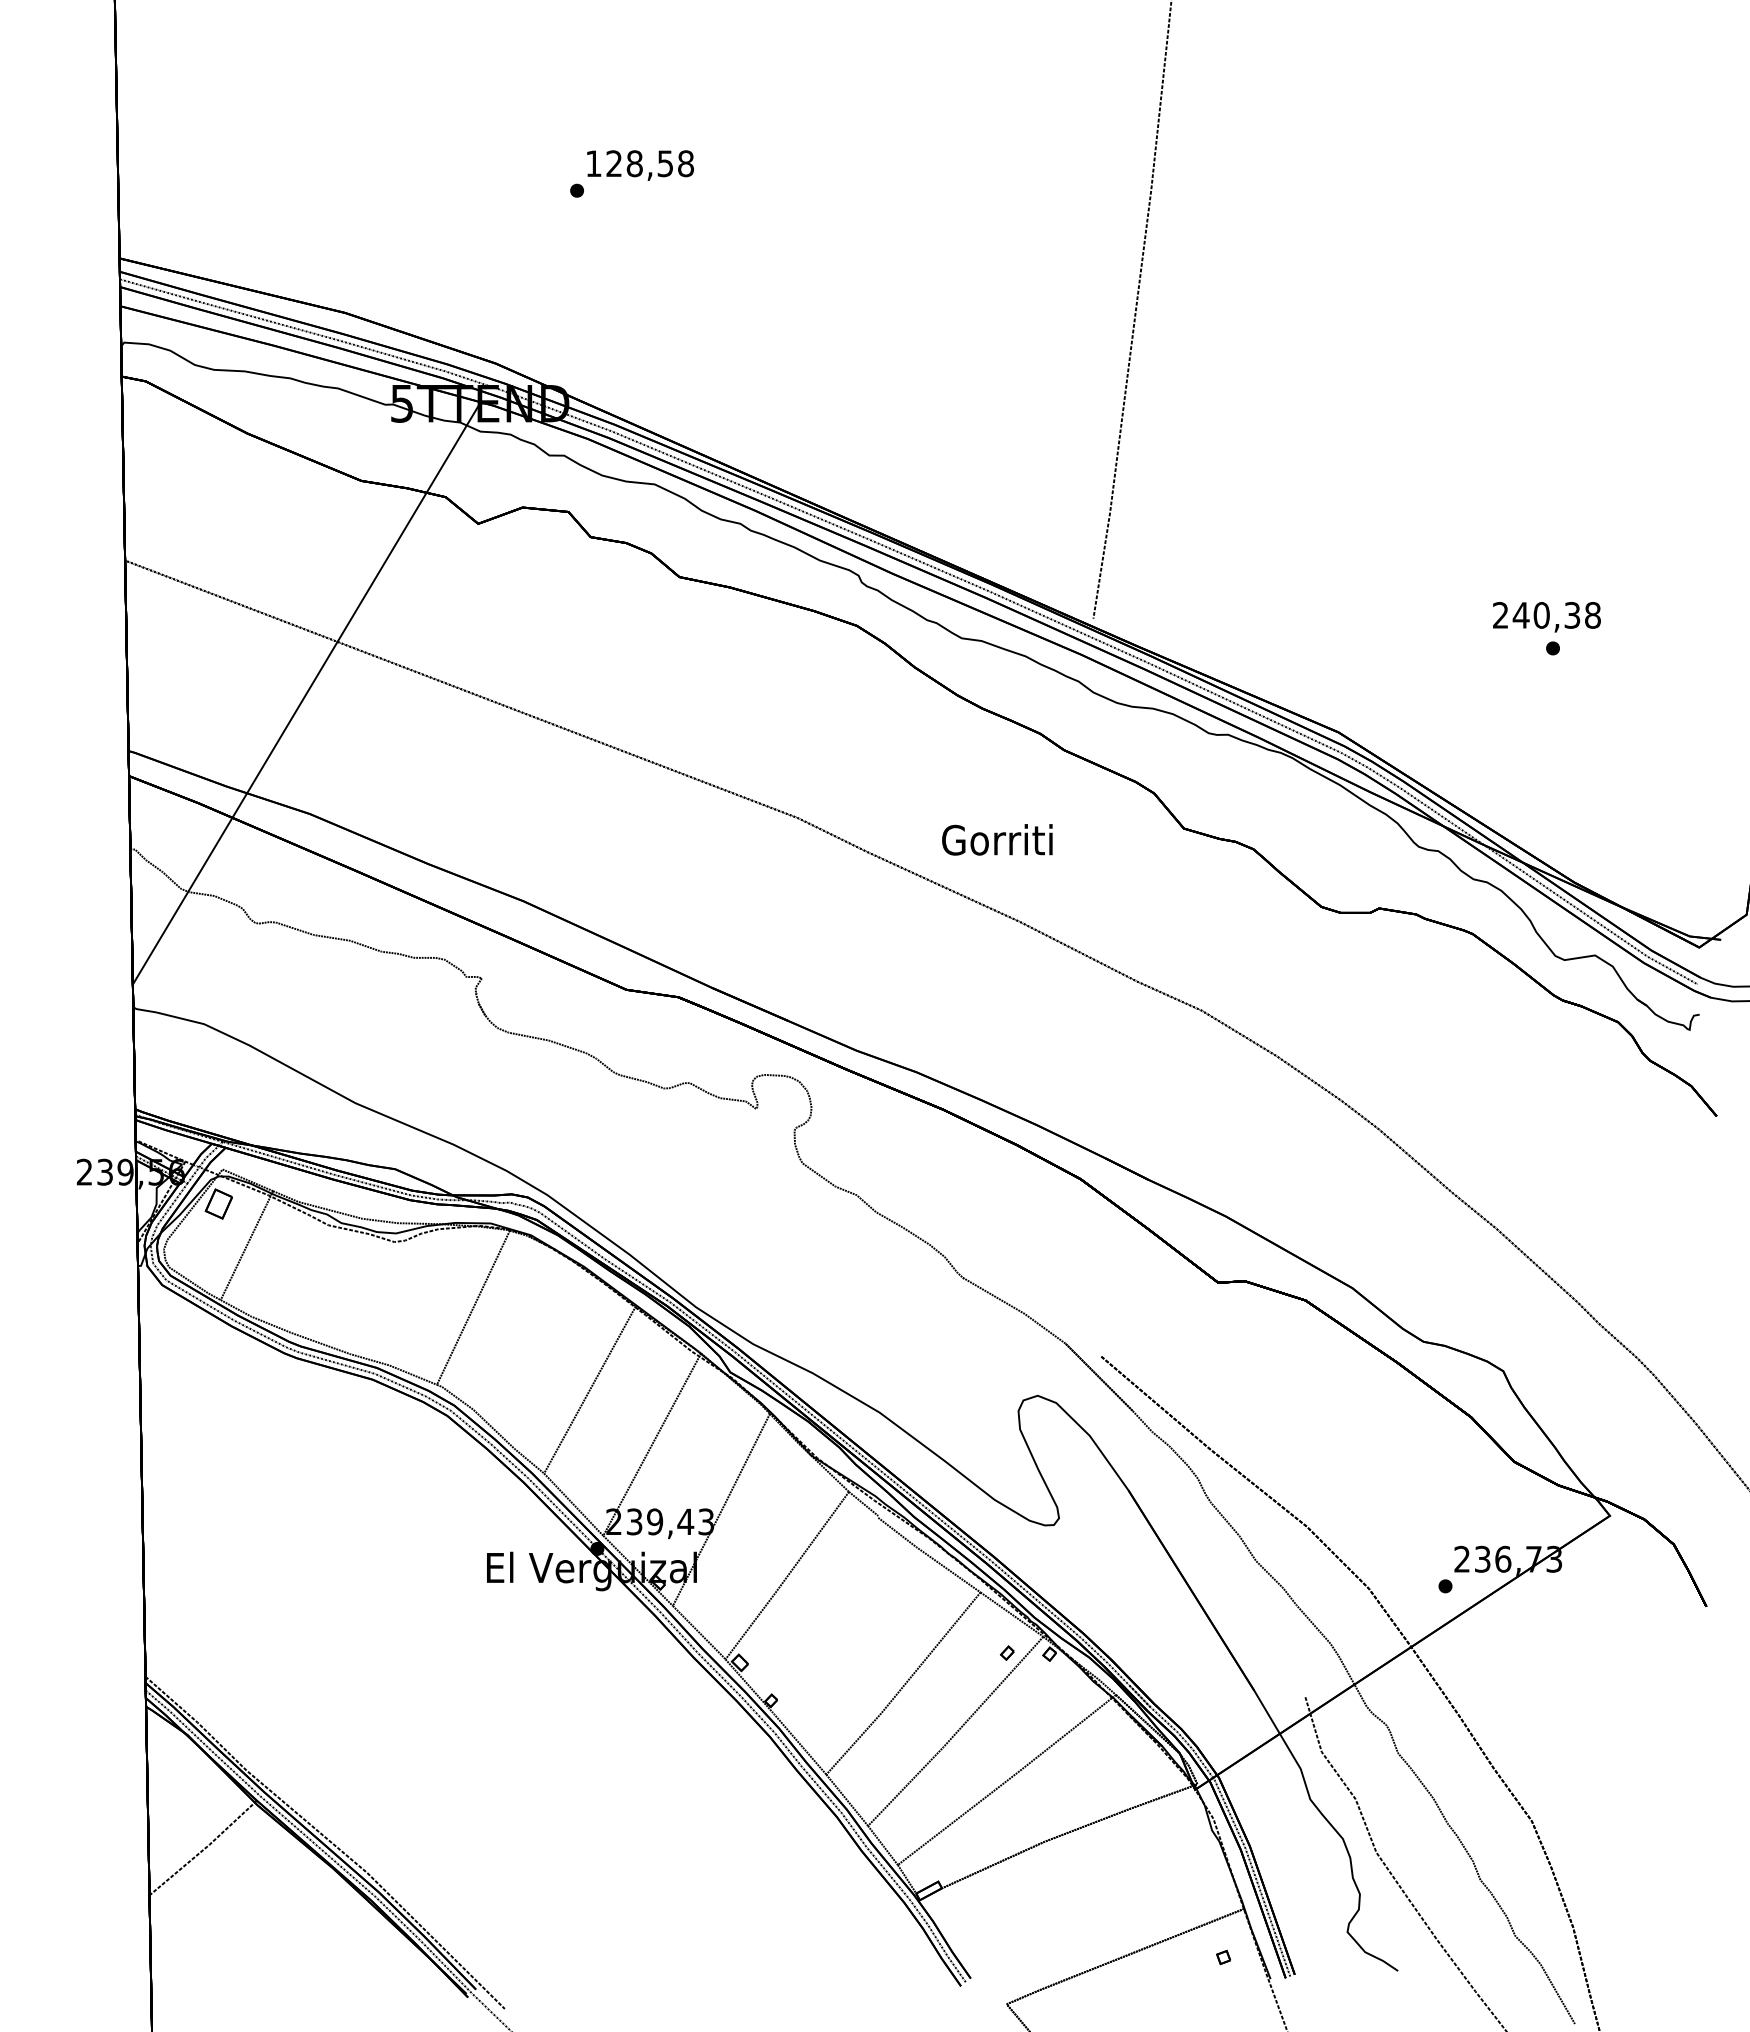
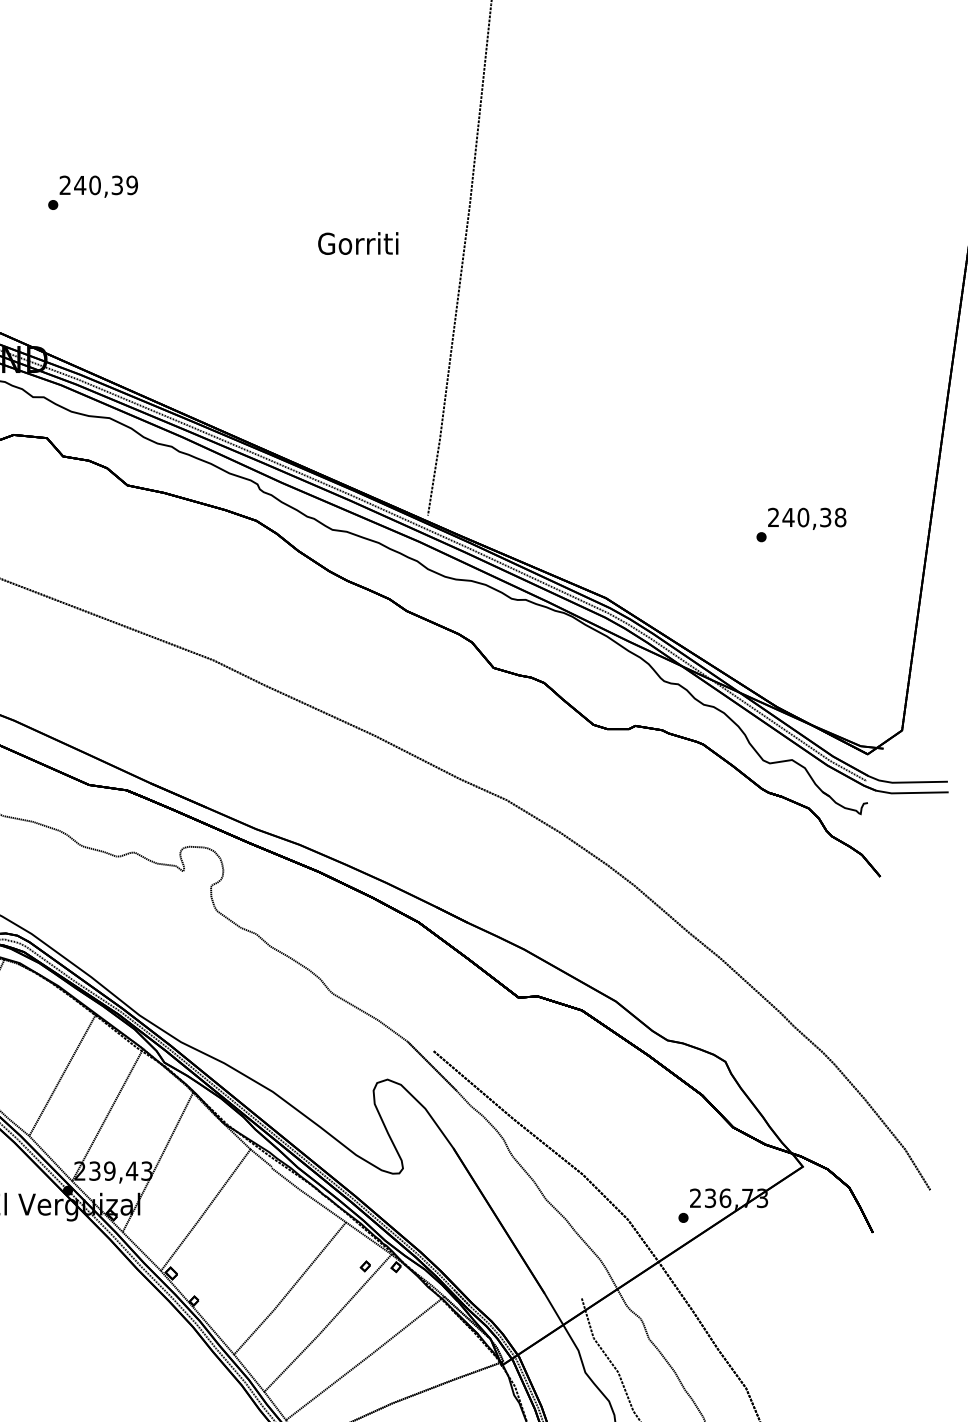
text: (640, 163) -> (99, 185), 128,58 -> 240,39
text: (1546, 617) -> (806, 519), moved
text: (997, 839) -> (358, 243), moved

